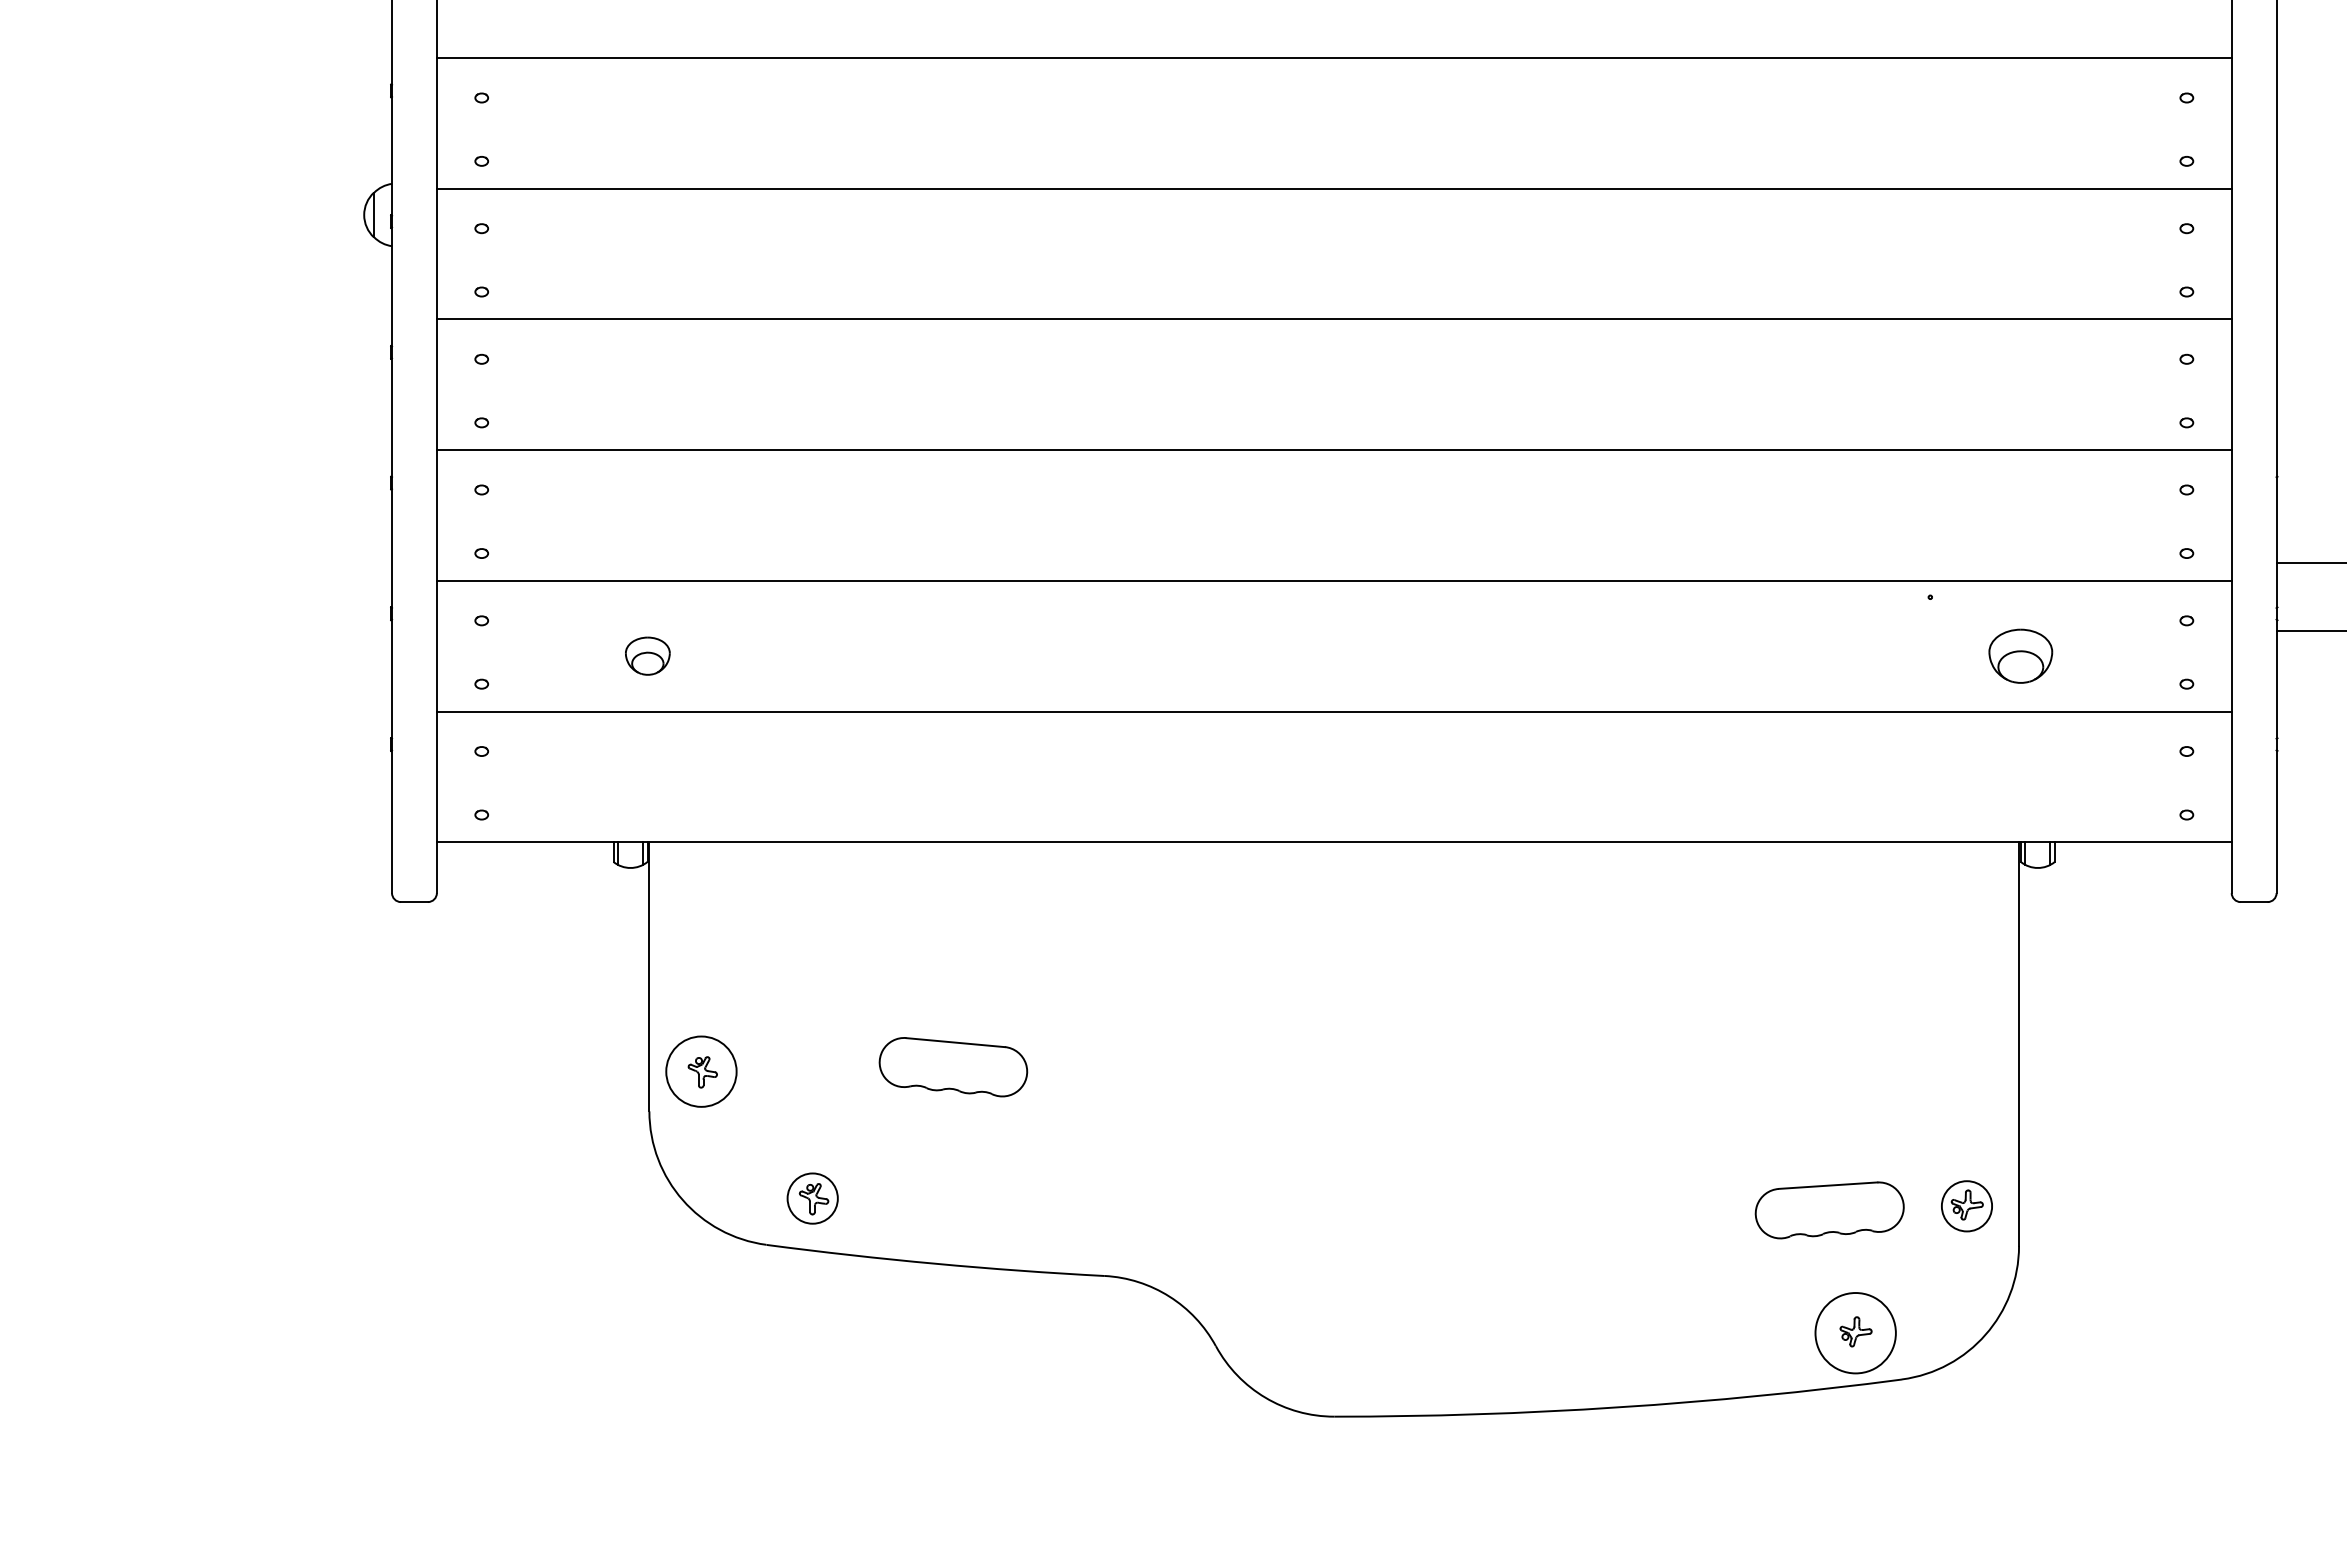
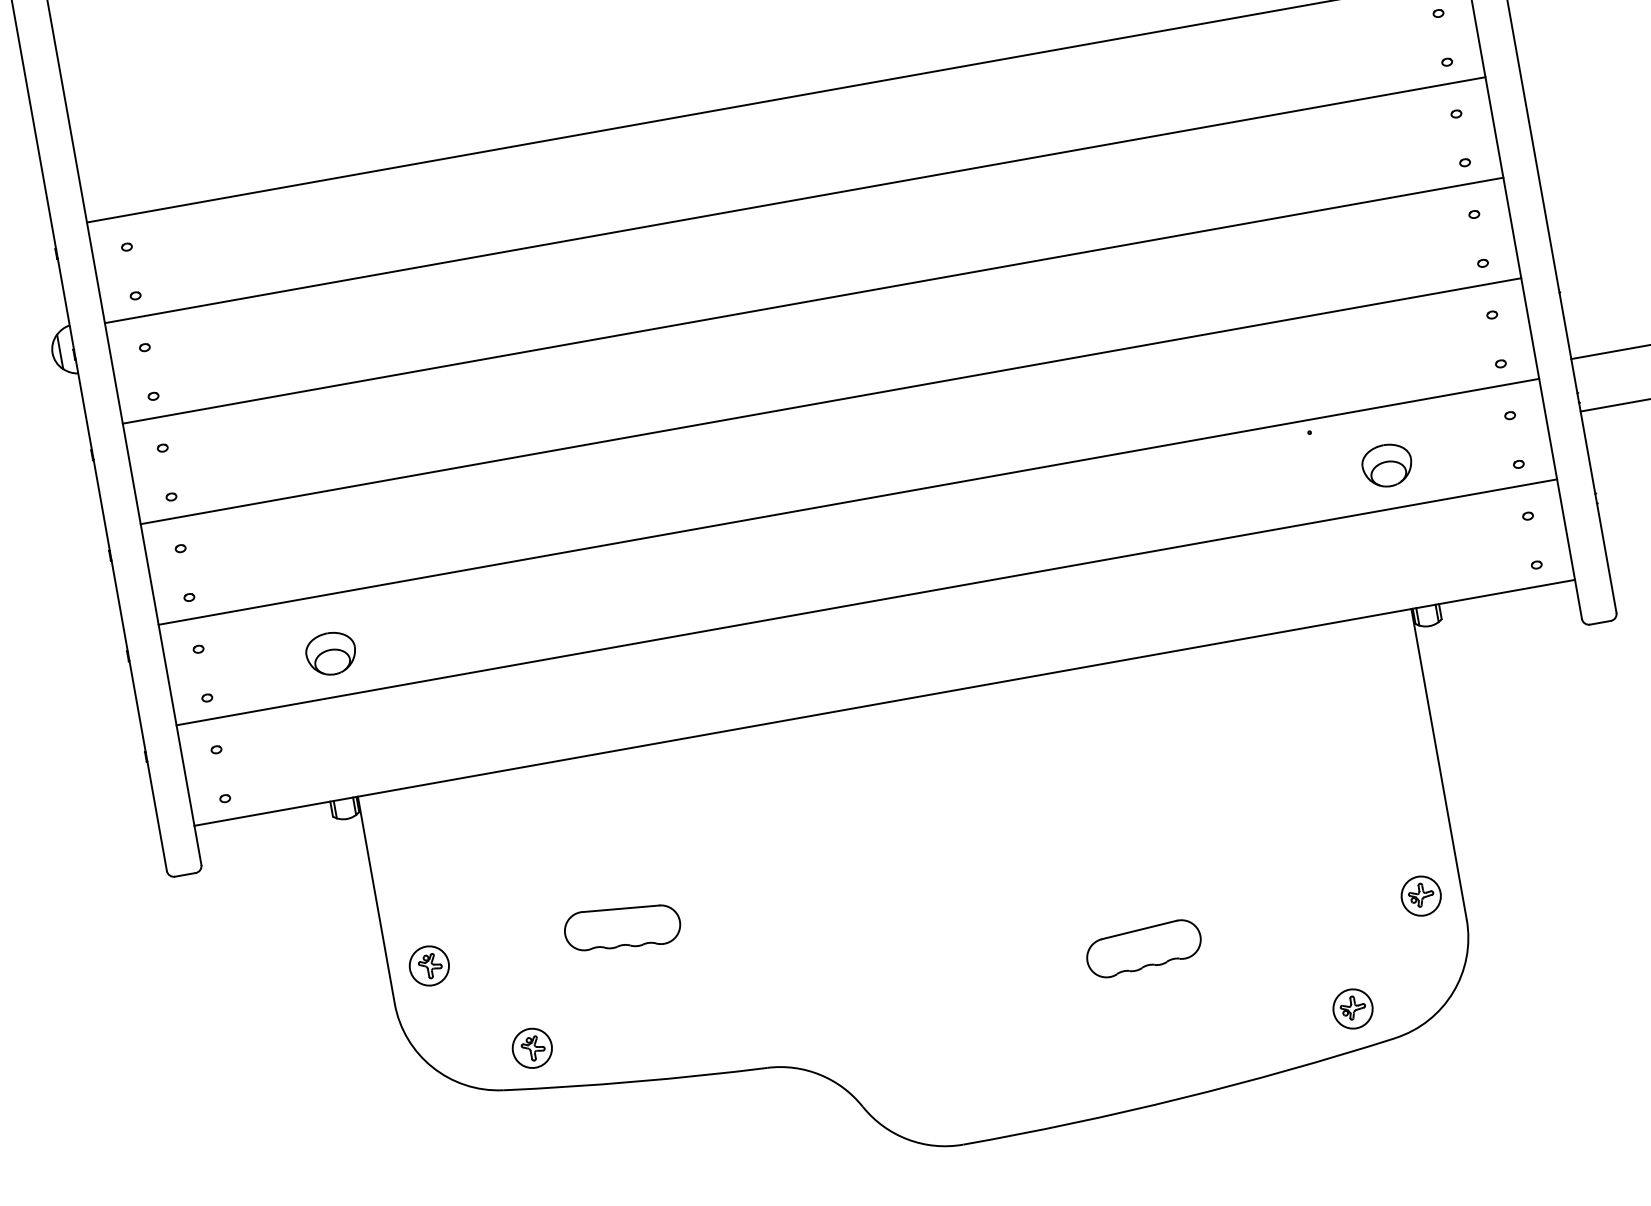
part: (647, 655) -> (330, 653), size x1.43
circle: (701, 1071) -> (429, 965), size x0.71
part: (1829, 1210) -> (1143, 948), moved
circle: (1855, 1333) -> (1352, 1009), size x0.62

